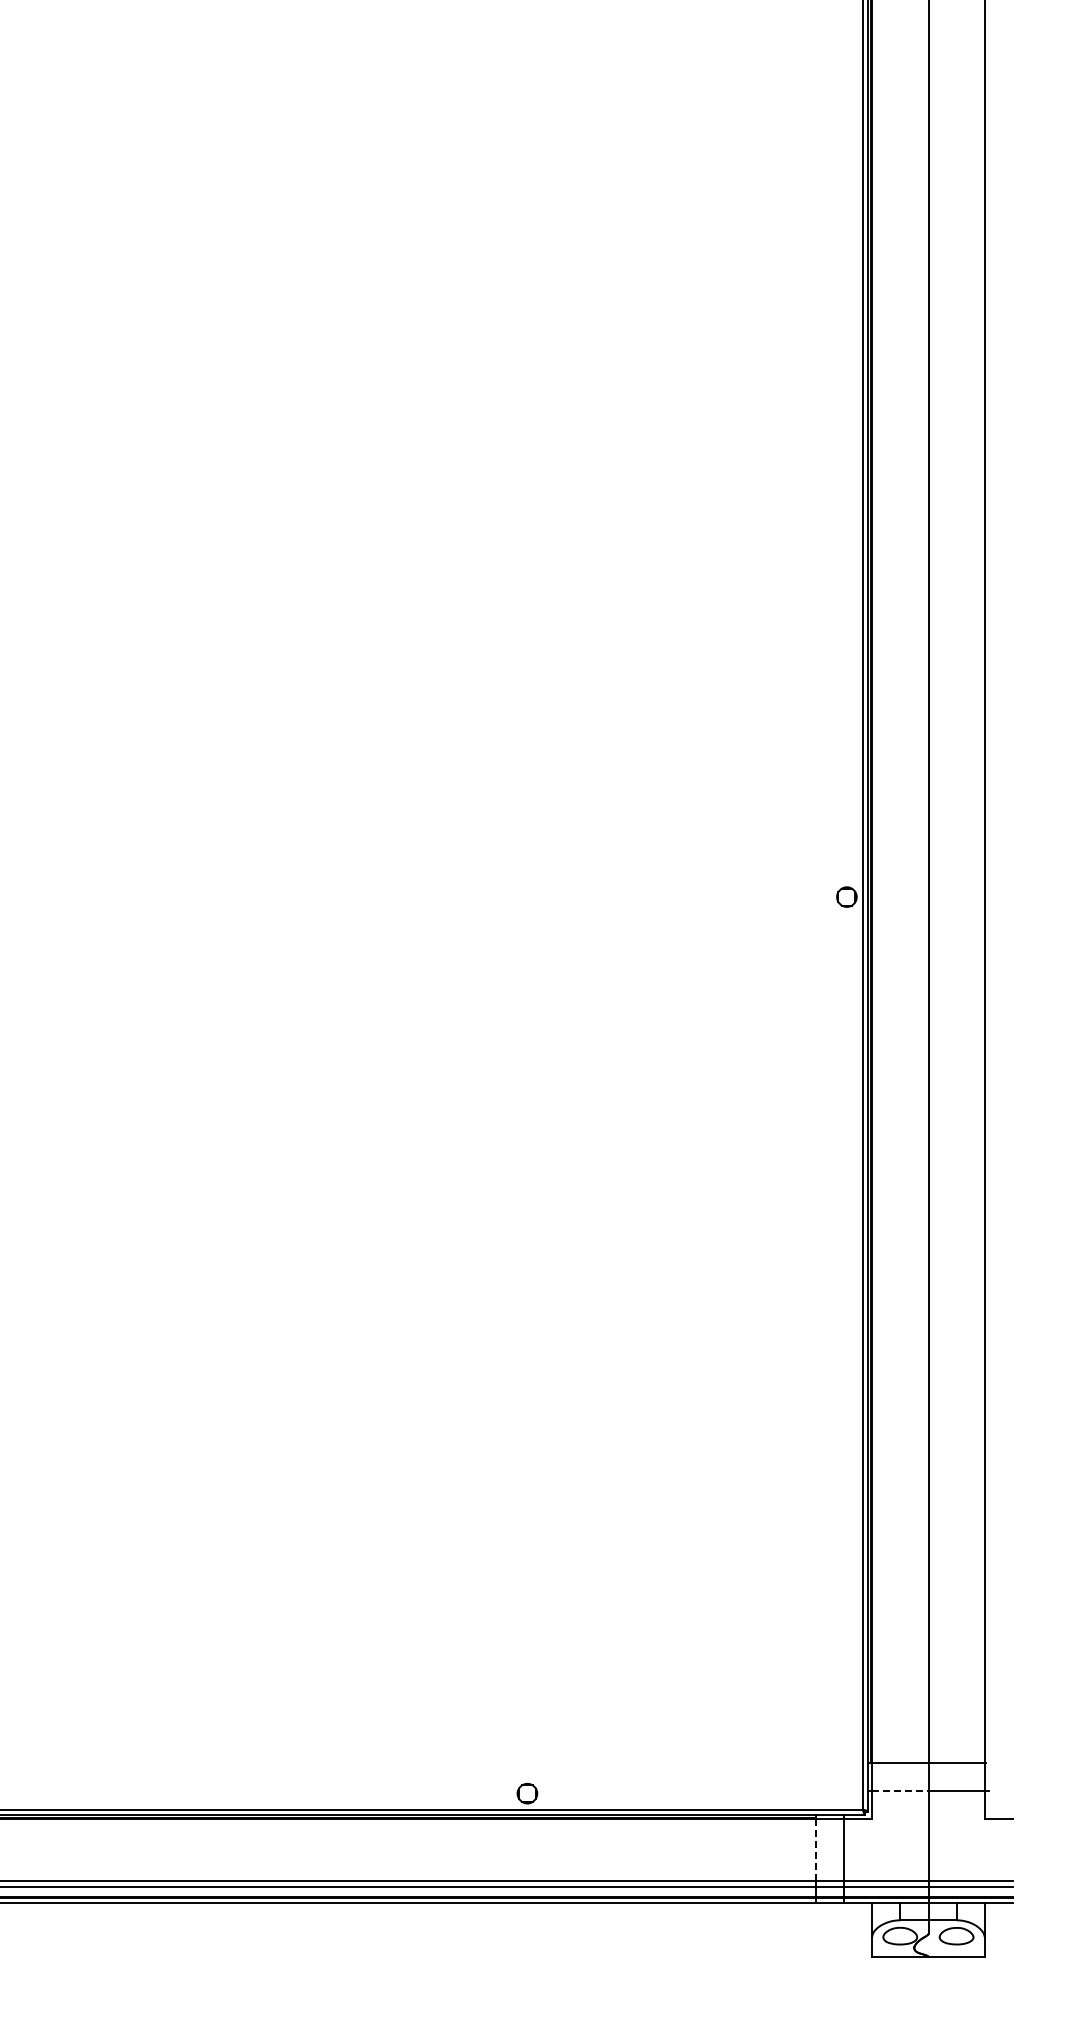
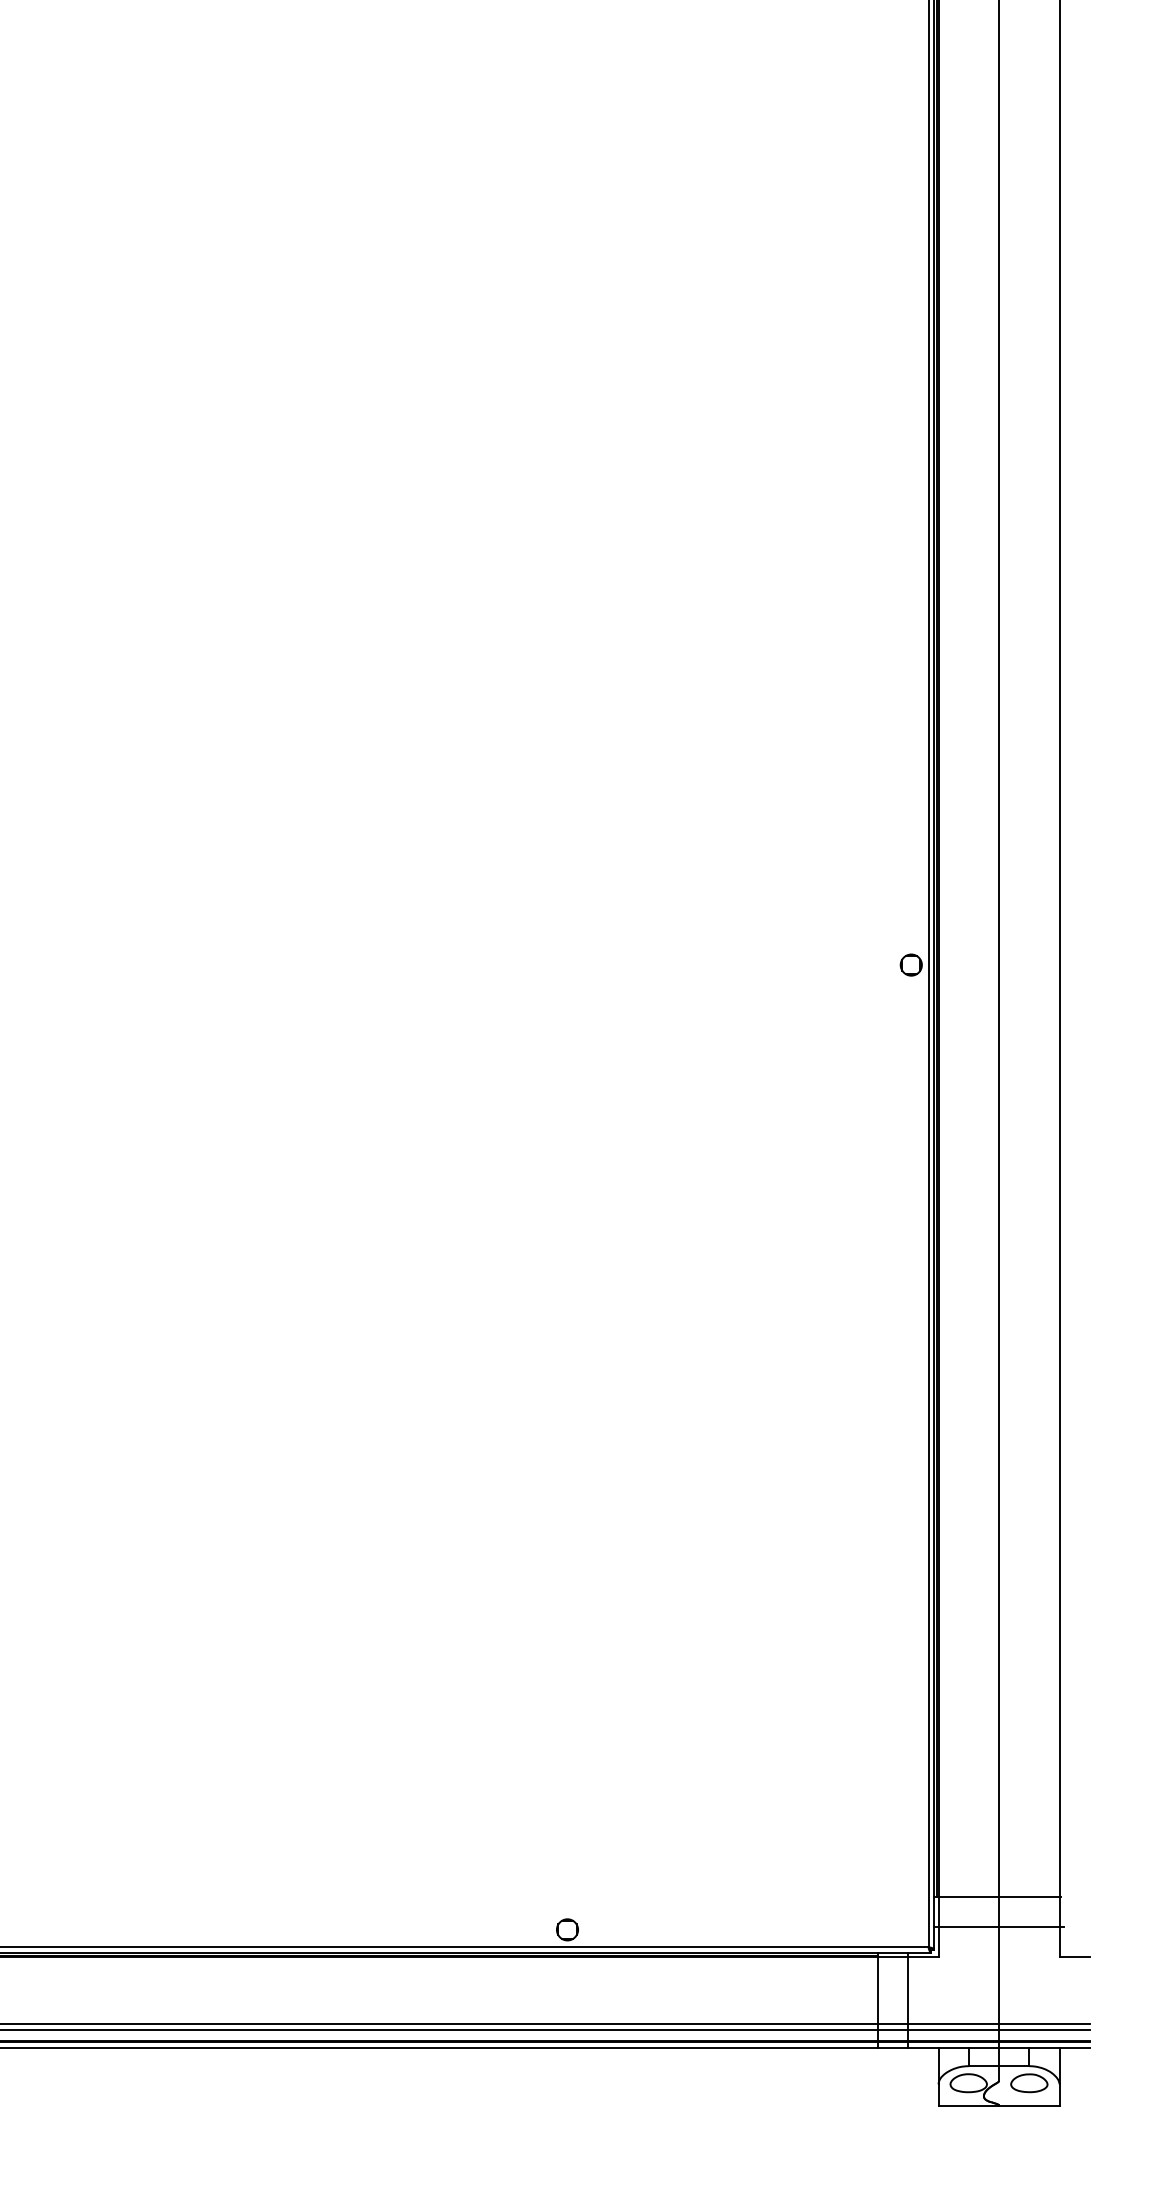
line: (900, 1790) -> (968, 1926), dashed -> solid
line: (815, 1849) -> (877, 1989), dashed -> solid

